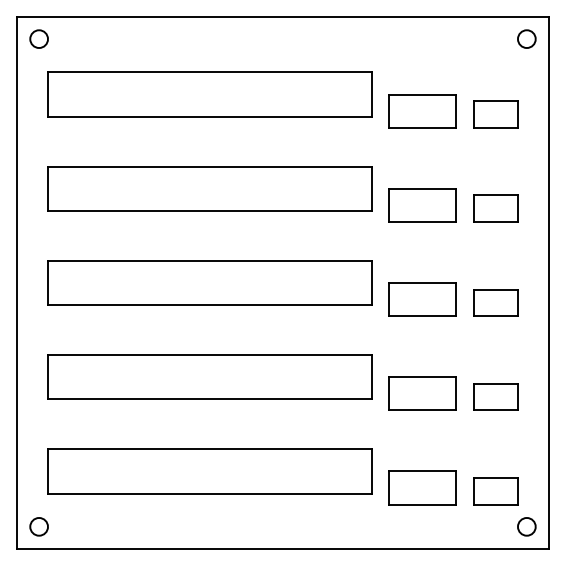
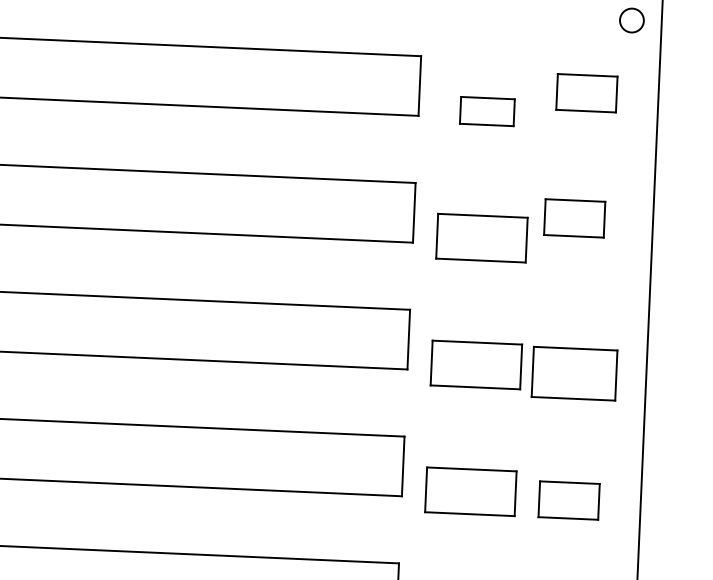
part: (422, 111) -> (487, 111), size x0.6
part: (495, 114) -> (586, 93), moved
part: (495, 208) -> (574, 218), moved
part: (495, 302) -> (574, 373), size x1.4

